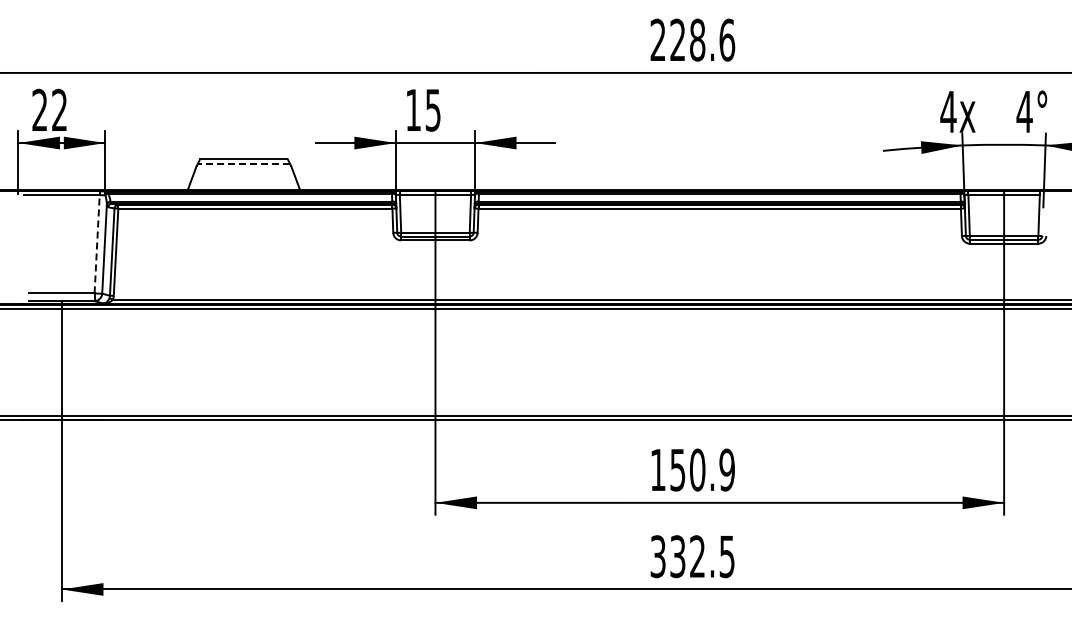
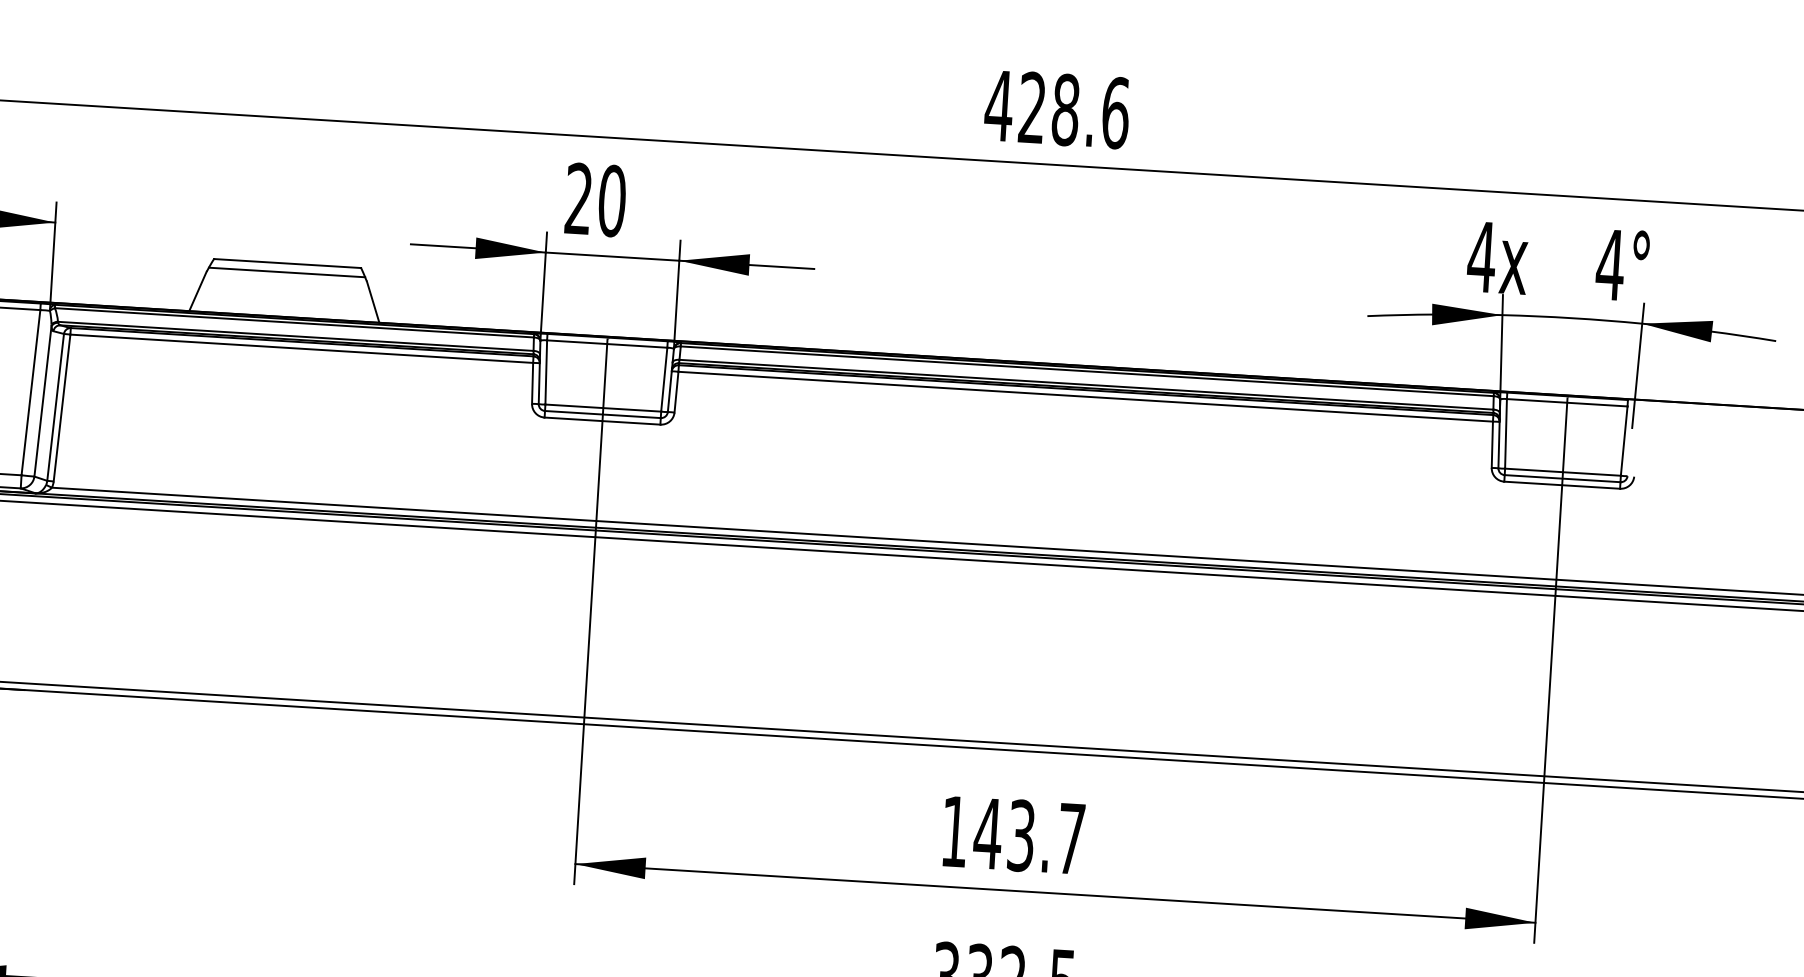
text: (658, 39) -> (999, 104), 228.6 -> 428.6
text: (423, 109) -> (595, 198), 15 -> 20
line: (243, 164) -> (286, 273), dashed -> solid
line: (97, 243) -> (31, 391), dashed -> solid
text: (701, 469) -> (1027, 835), 150.9 -> 143.7

